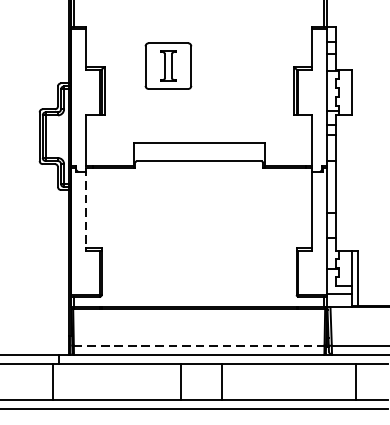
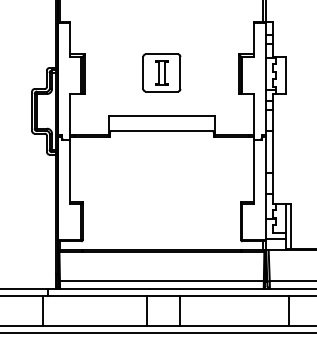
part: (167, 65) -> (161, 72), moved
line: (86, 208) -> (70, 169), dashed -> solid
line: (198, 345) -> (161, 281), dashed -> solid

